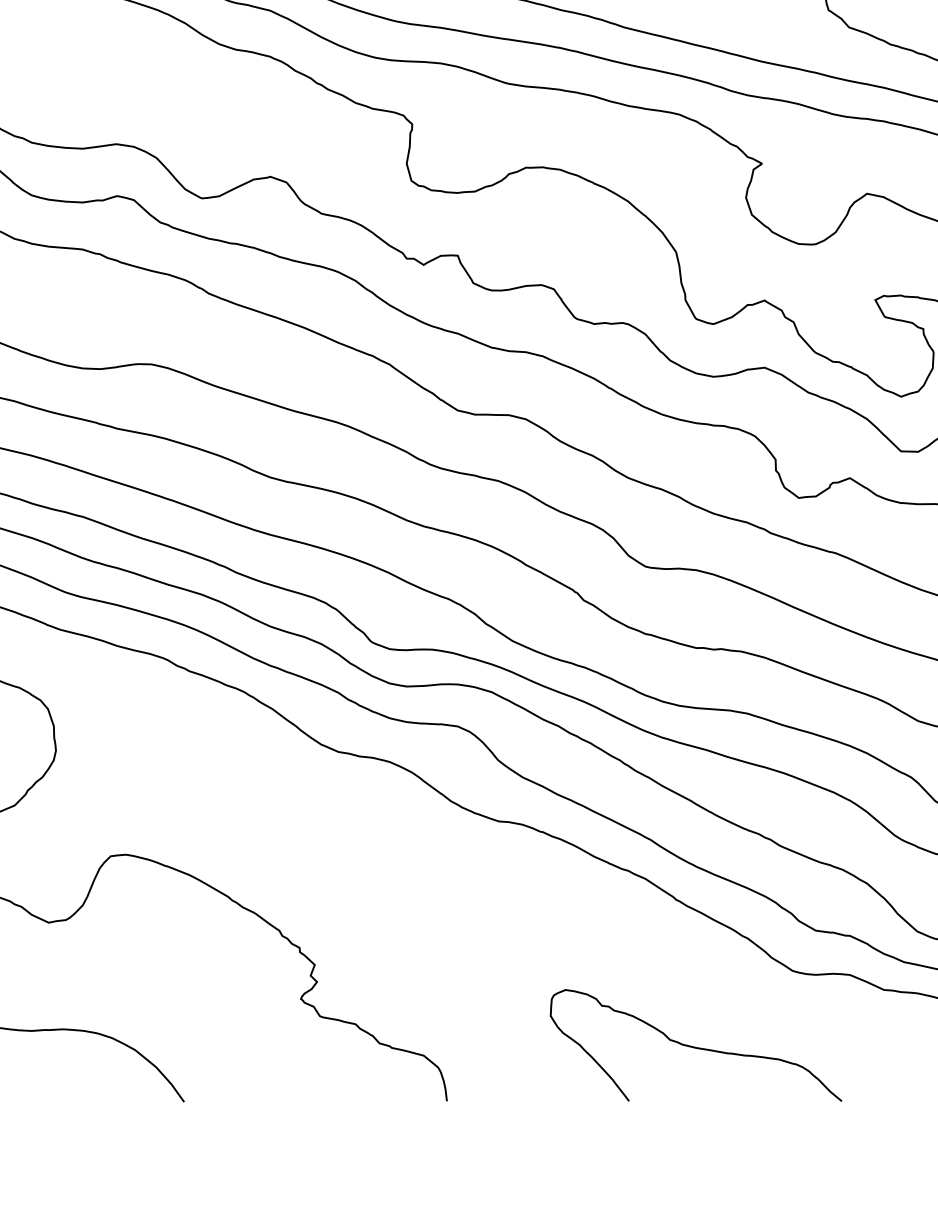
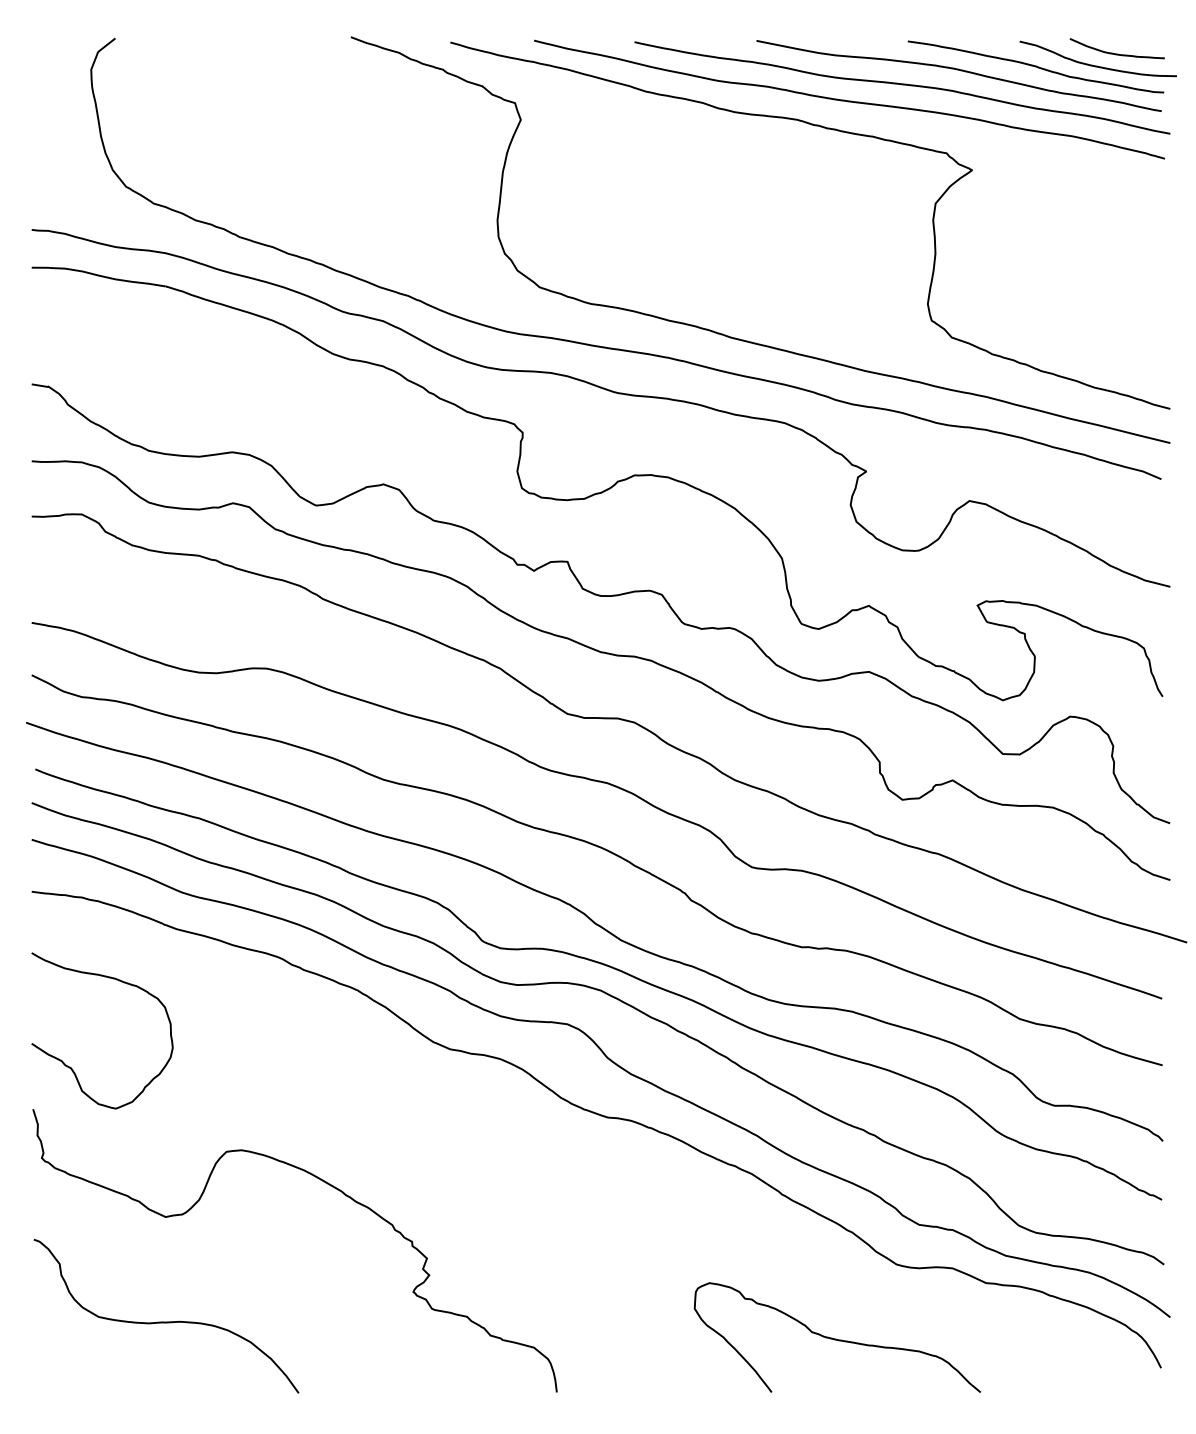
curve: (695, 1046) -> (836, 1338), moved

